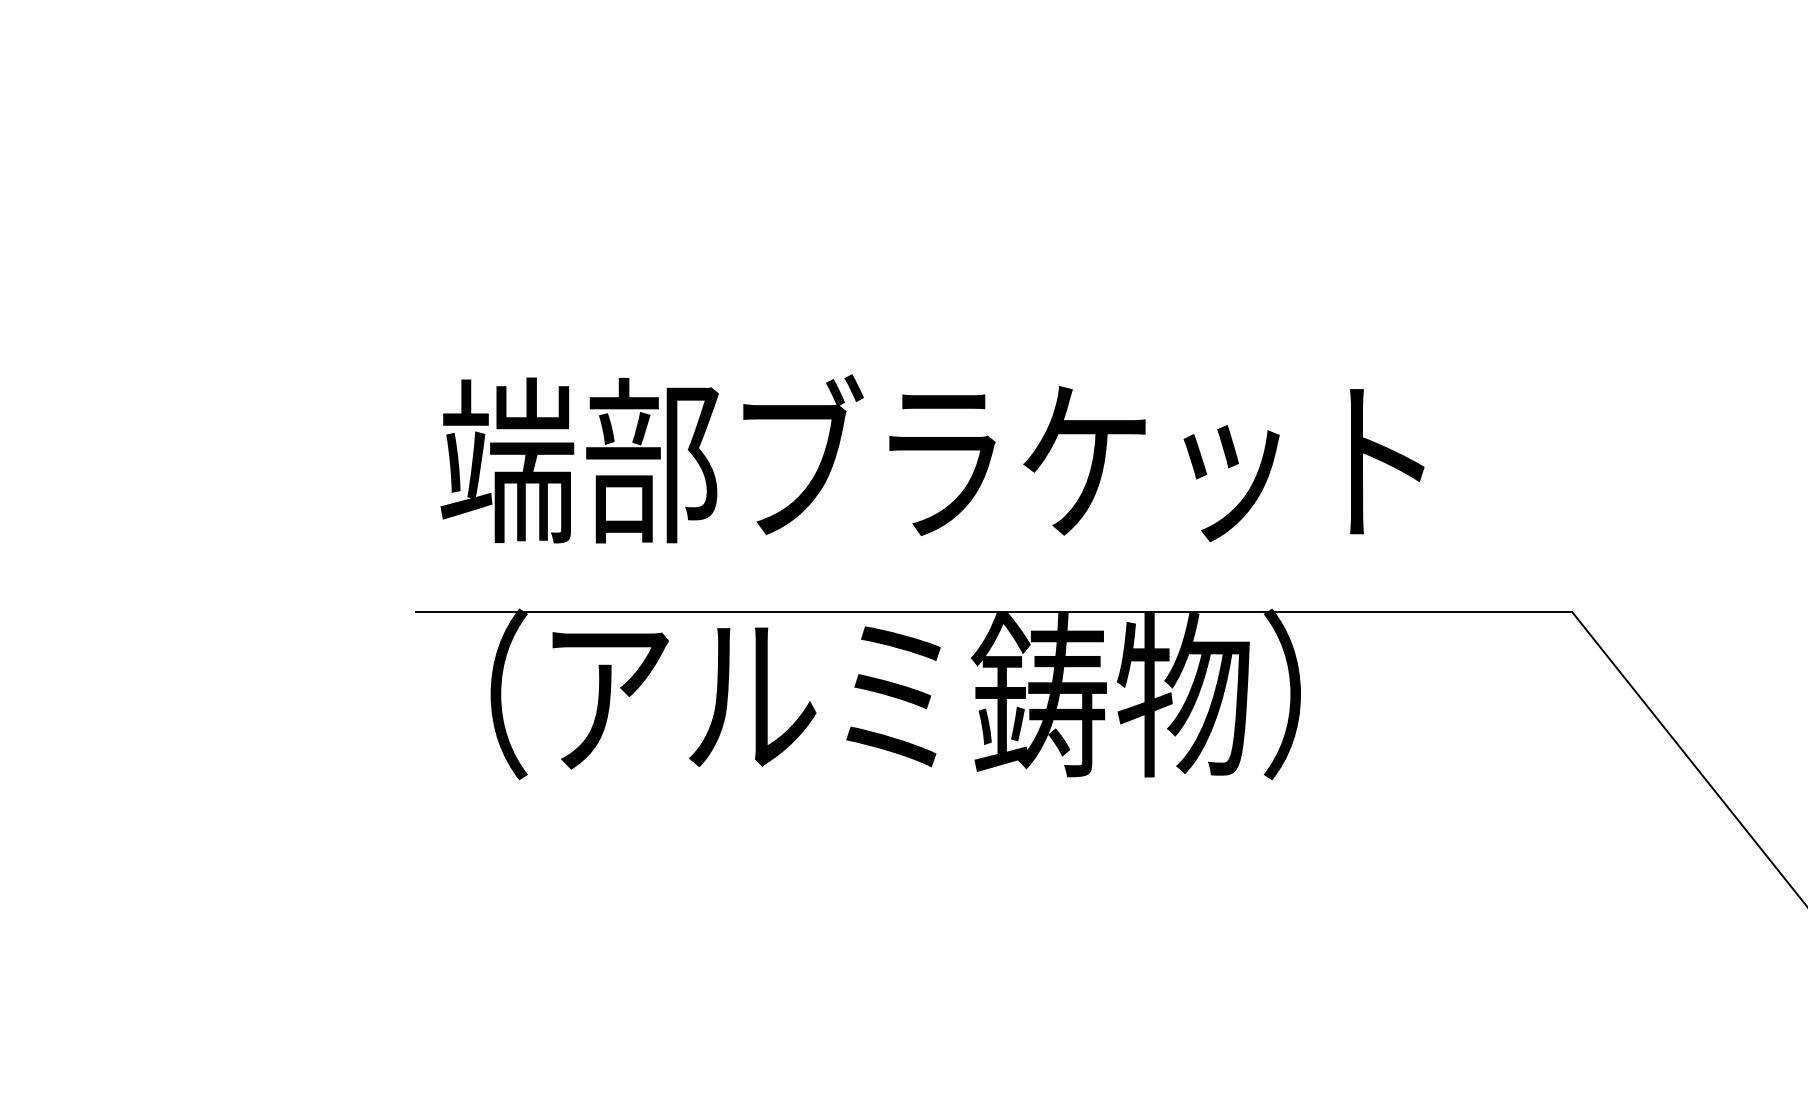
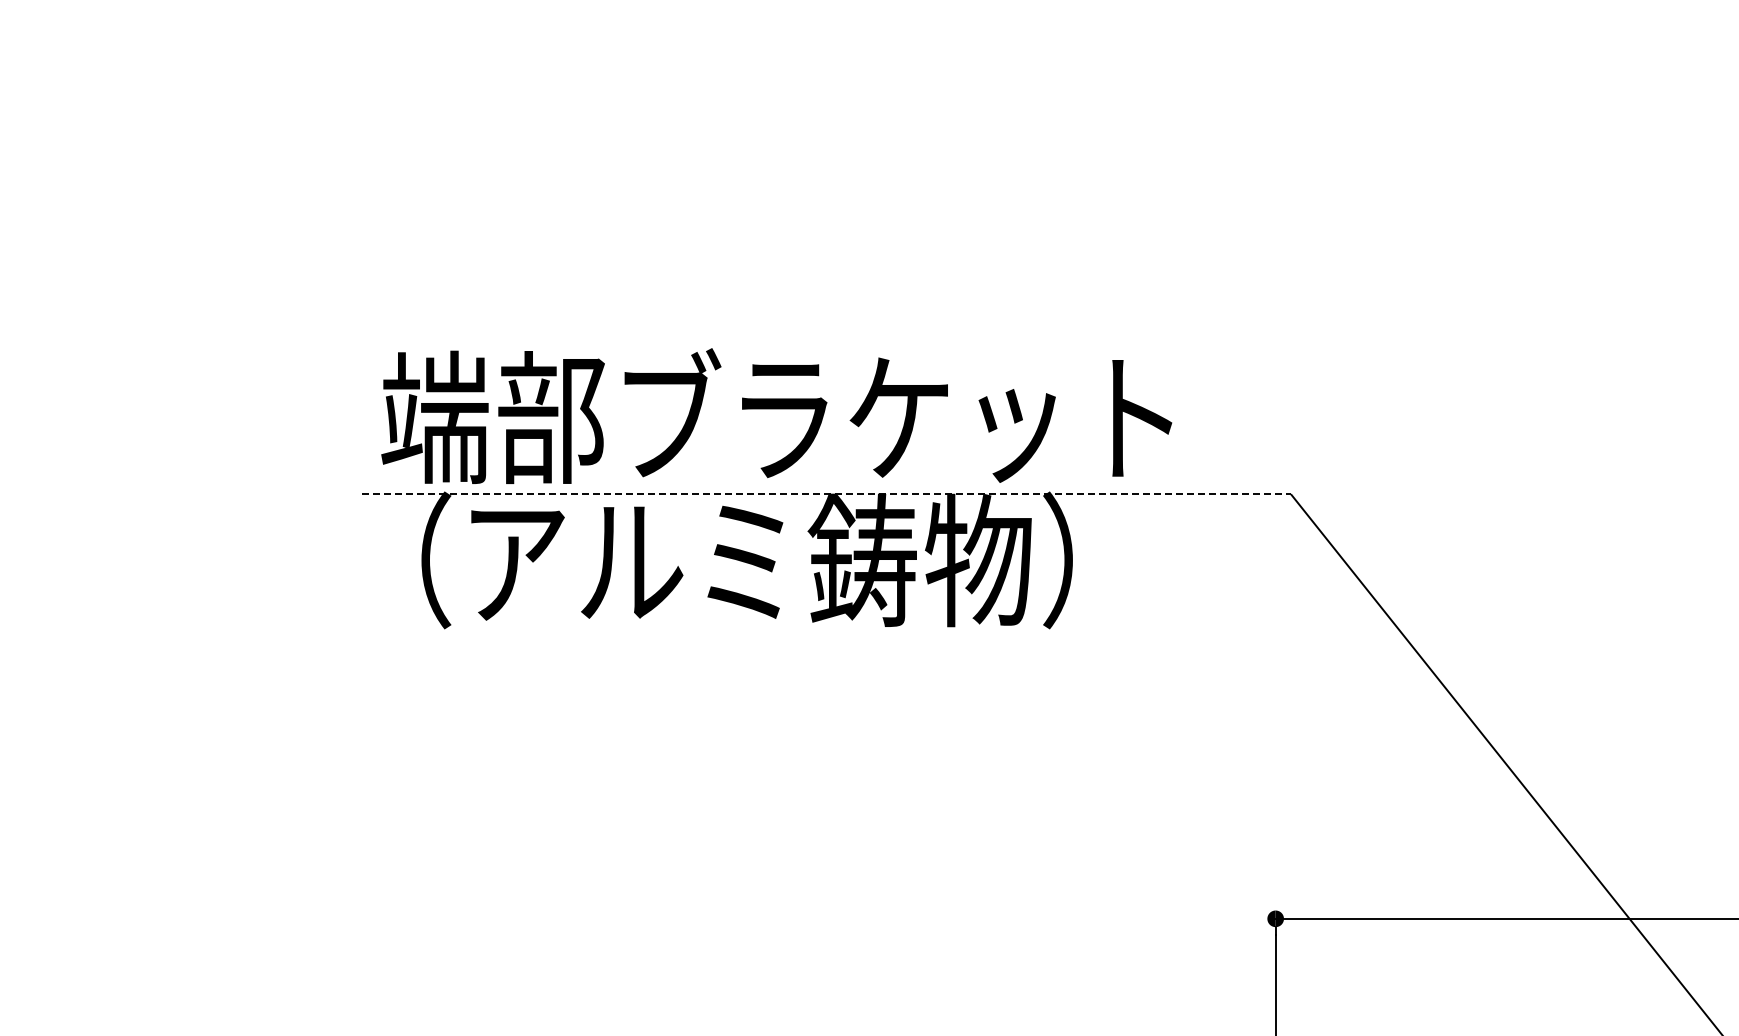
text: (932, 458) -> (776, 415), moved
line: (994, 612) -> (826, 494), solid -> dashed

